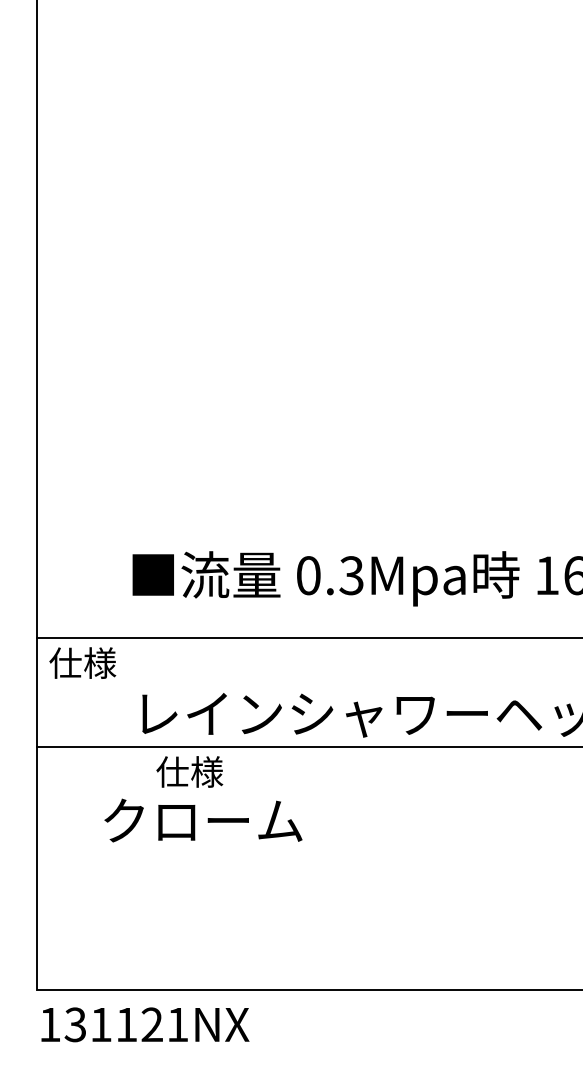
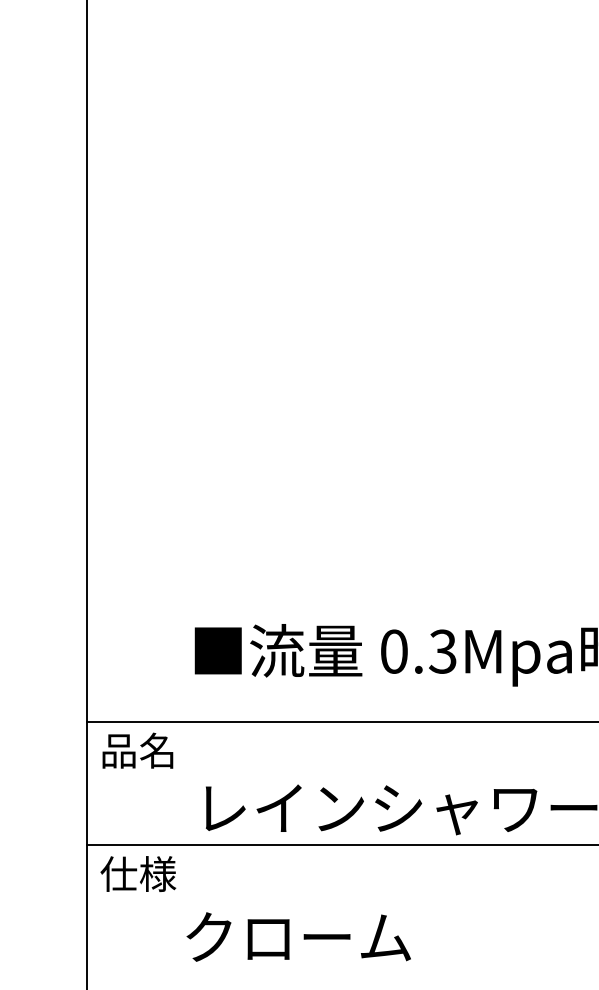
text: (82, 662) -> (138, 750), 仕様 -> 品名
text: (189, 771) -> (138, 873), moved
text: (203, 820) -> (298, 936), moved

